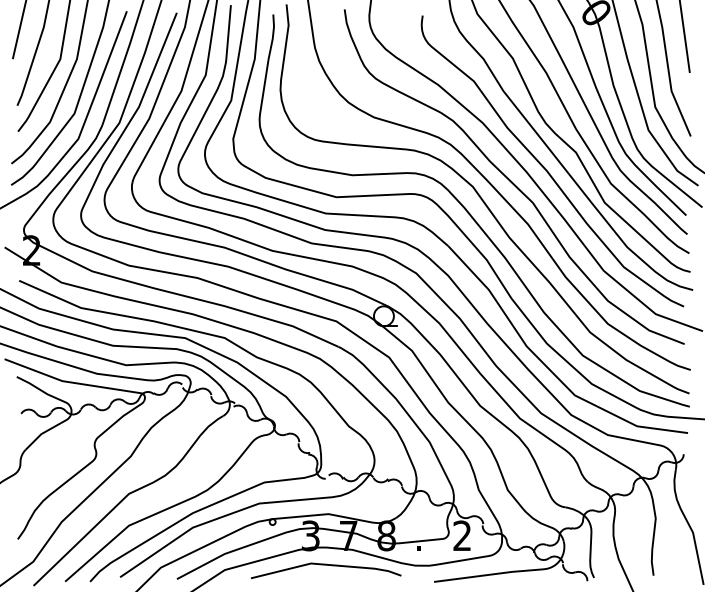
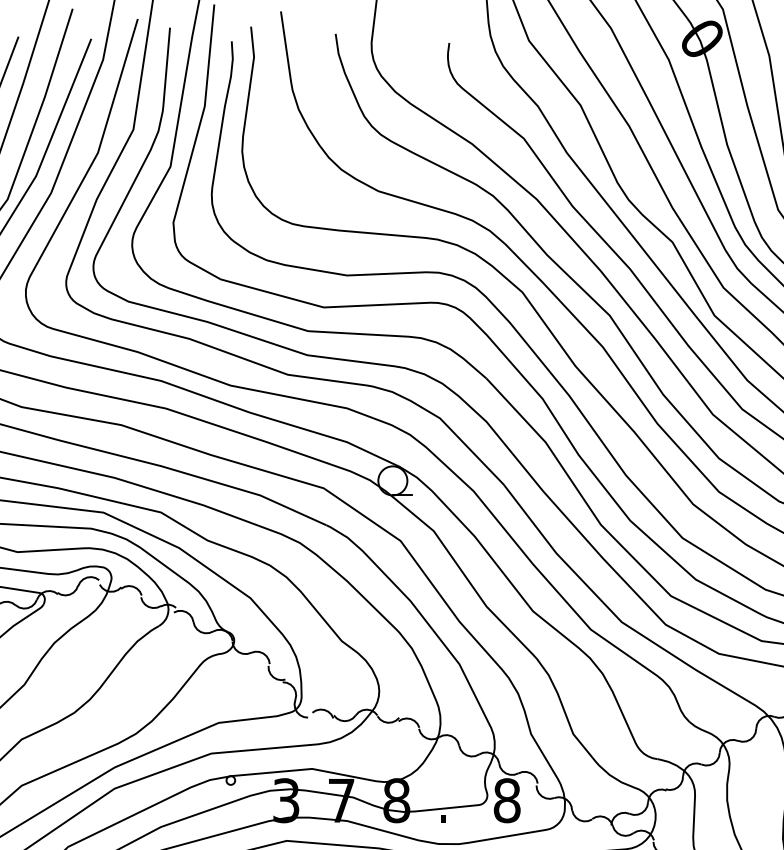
text: (462, 535) -> (507, 800), 2 -> 8

